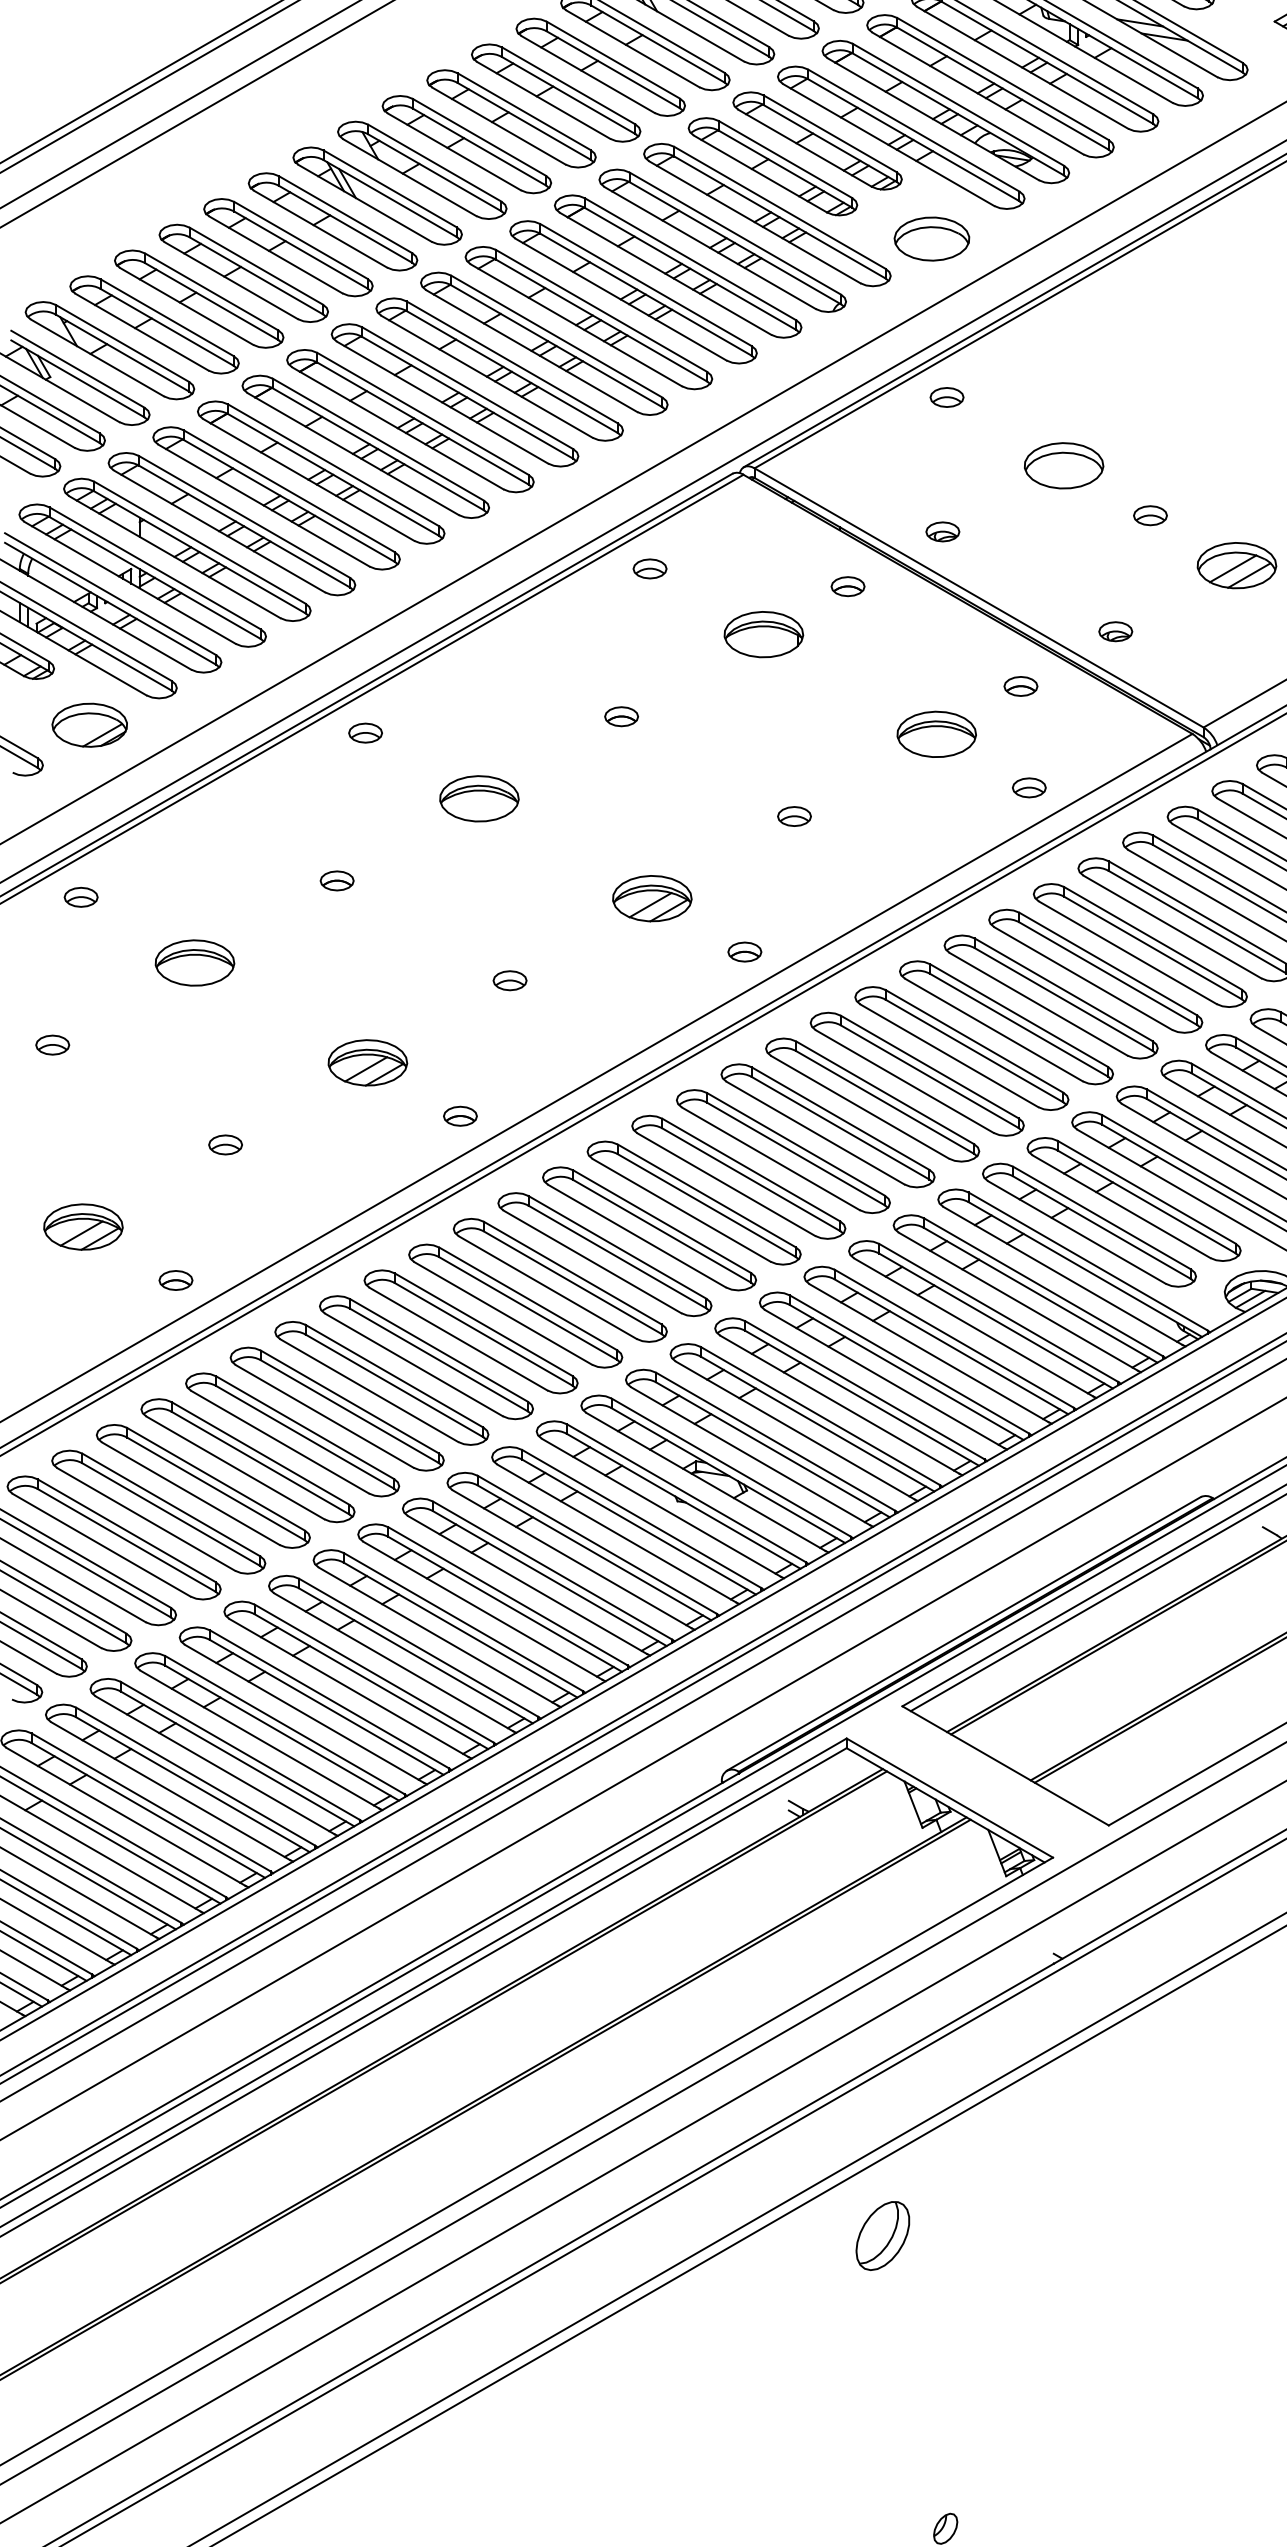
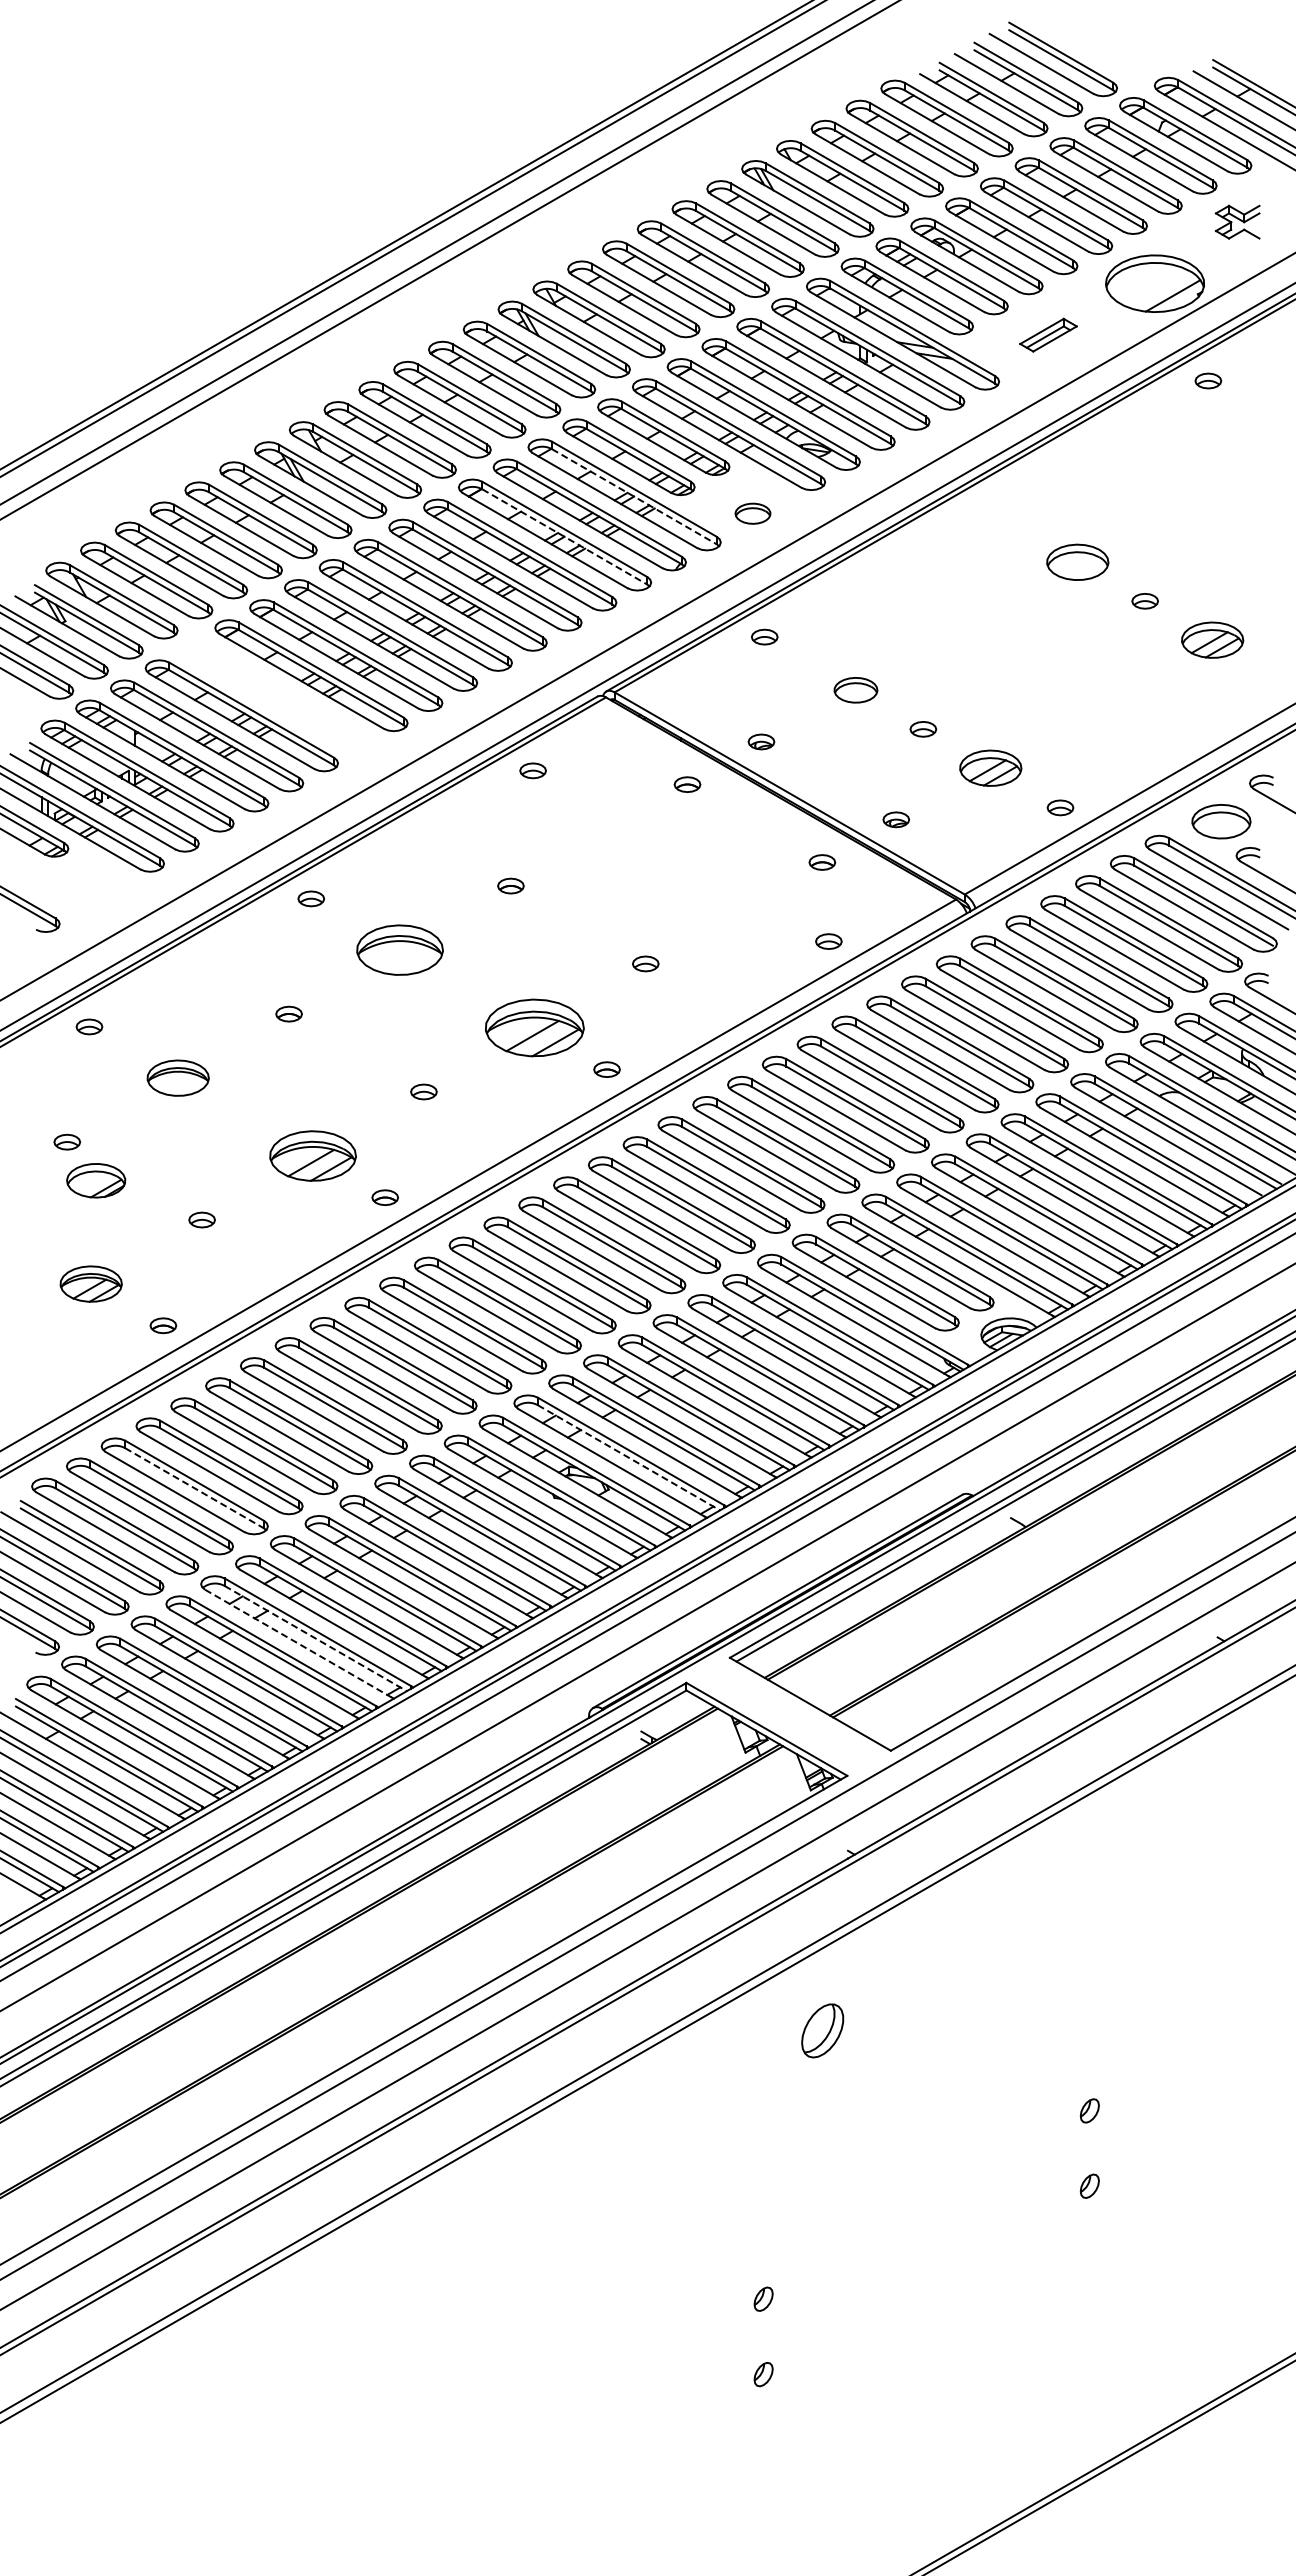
line: (780, 218) -> (634, 497), solid -> dashed
part: (931, 238) -> (752, 513), size x0.6
line: (691, 269) -> (565, 537), solid -> dashed
part: (1063, 464) -> (855, 689), size x0.7
part: (321, 472) -> (276, 695), removed
part: (763, 633) -> (621, 821), removed
part: (90, 724) -> (96, 1180), moved
part: (936, 733) -> (756, 899), removed
part: (478, 798) -> (399, 949), size x1.4
part: (651, 898) -> (534, 1027), size x1.6
part: (367, 1062) -> (312, 1155), size x1.4
line: (773, 1450) -> (629, 1458), solid -> dashed
line: (215, 1489) -> (194, 1488), solid -> dashed
line: (372, 1681) -> (316, 1638), solid -> dashed
line: (349, 1687) -> (298, 1643), solid -> dashed
part: (882, 2235) -> (822, 2030), moved

